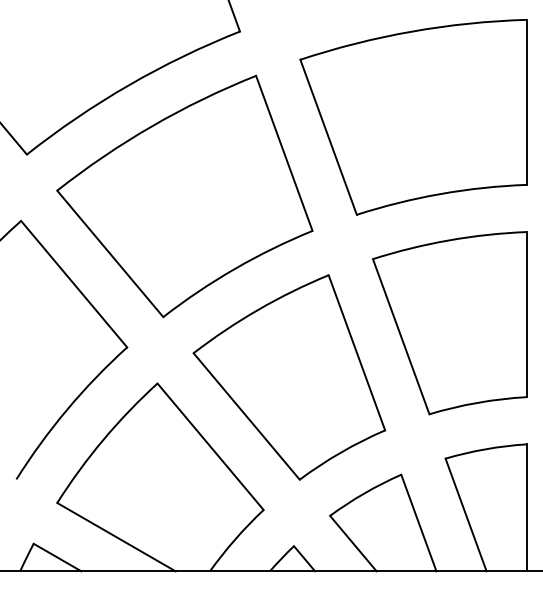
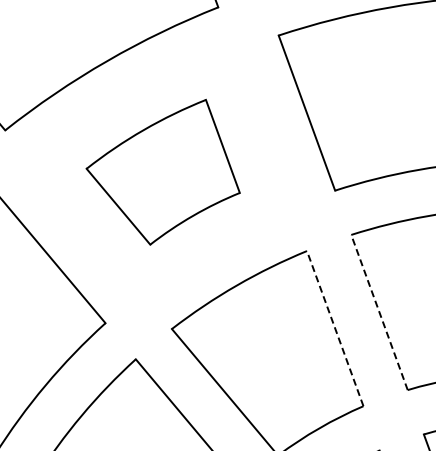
part: (184, 196) -> (162, 172), size x0.6
line: (401, 336) -> (379, 312), solid -> dashed
line: (356, 352) -> (334, 328), solid -> dashed

